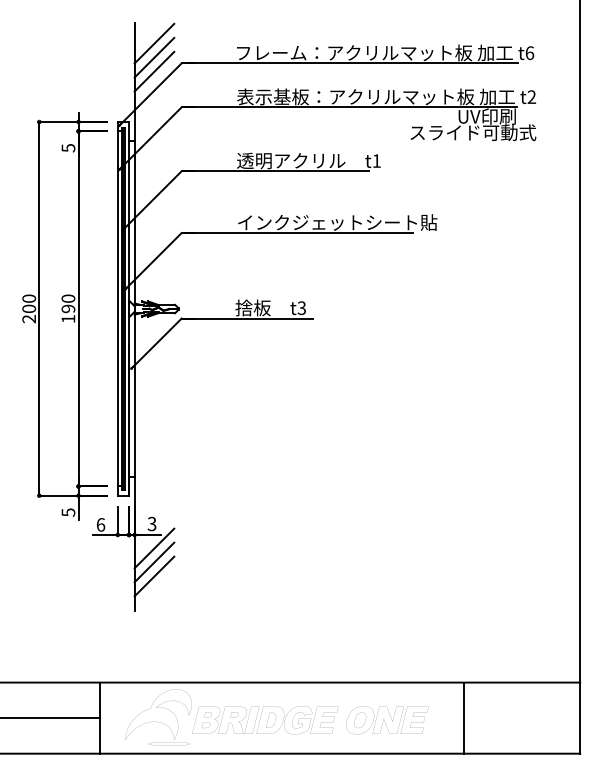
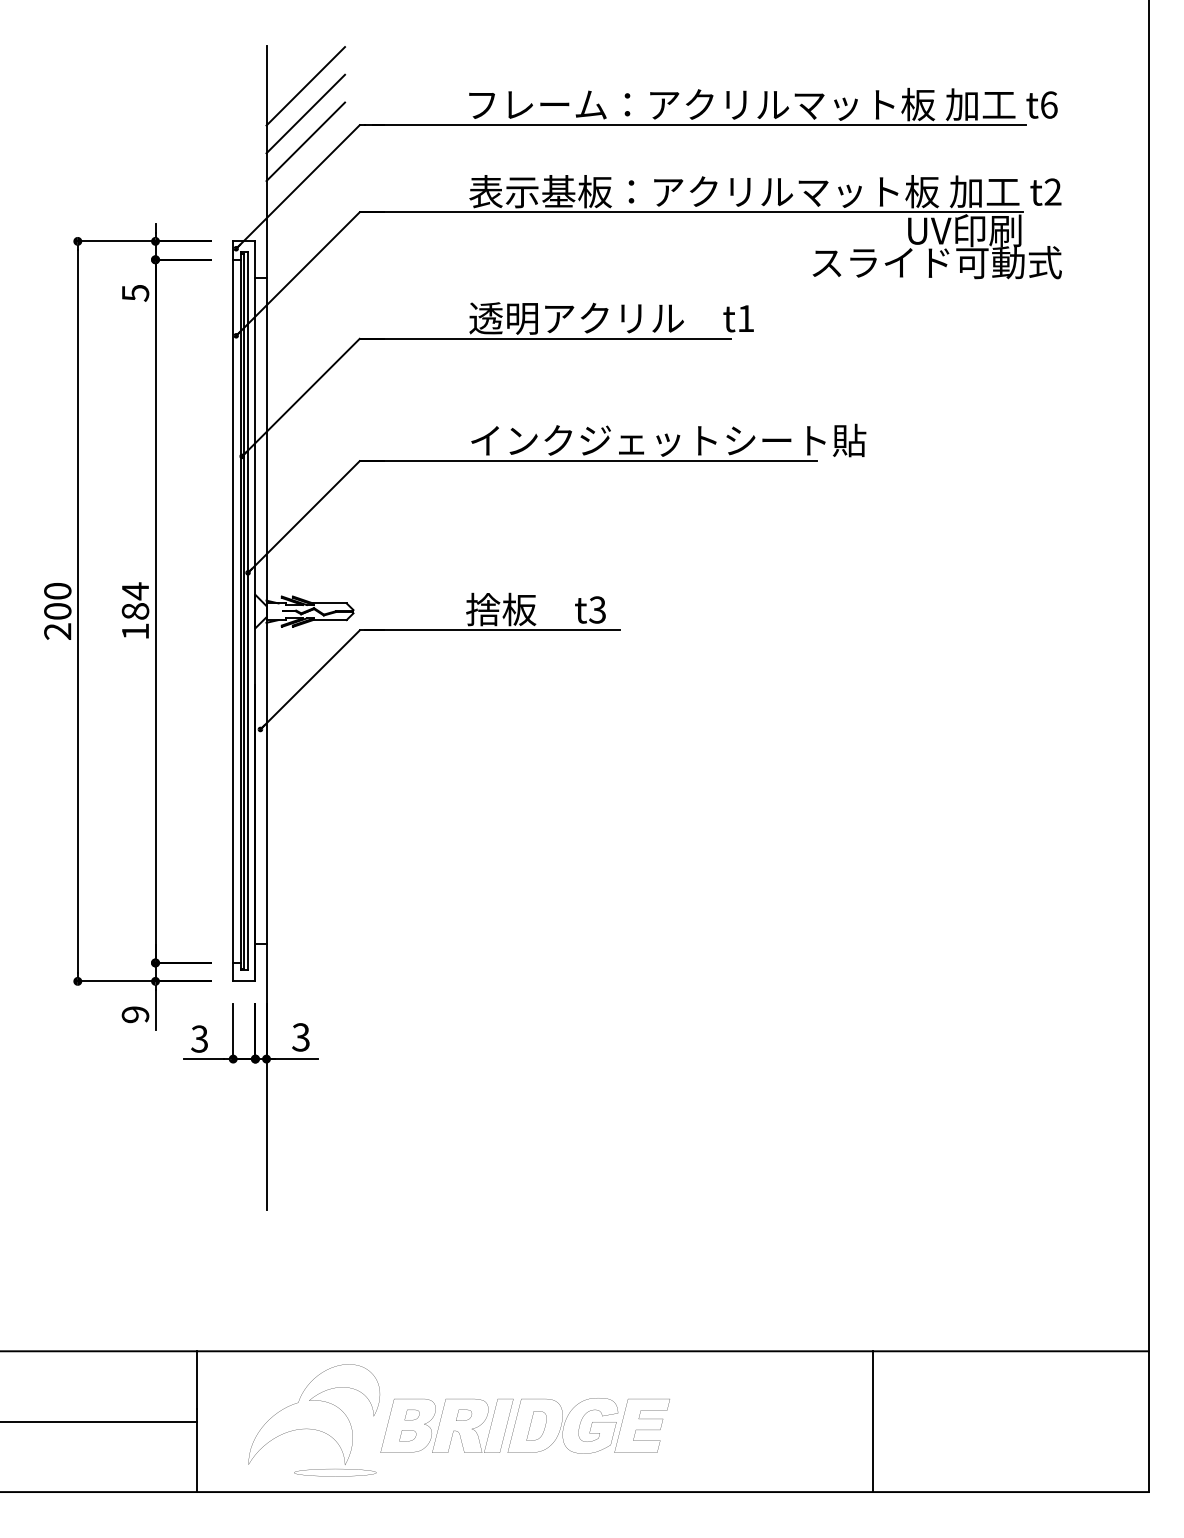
text: (68, 303) -> (135, 600), 190 -> 184
text: (68, 512) -> (135, 1014), 5 -> 9
text: (100, 524) -> (198, 1038), 6 -> 3
line: (154, 548) -> (305, 1085), removed
line: (154, 562) -> (305, 1113), removed
line: (154, 576) -> (305, 1141), removed
line: (463, 717) -> (872, 1420), moved
part: (387, 720) -> (767, 1426), removed

